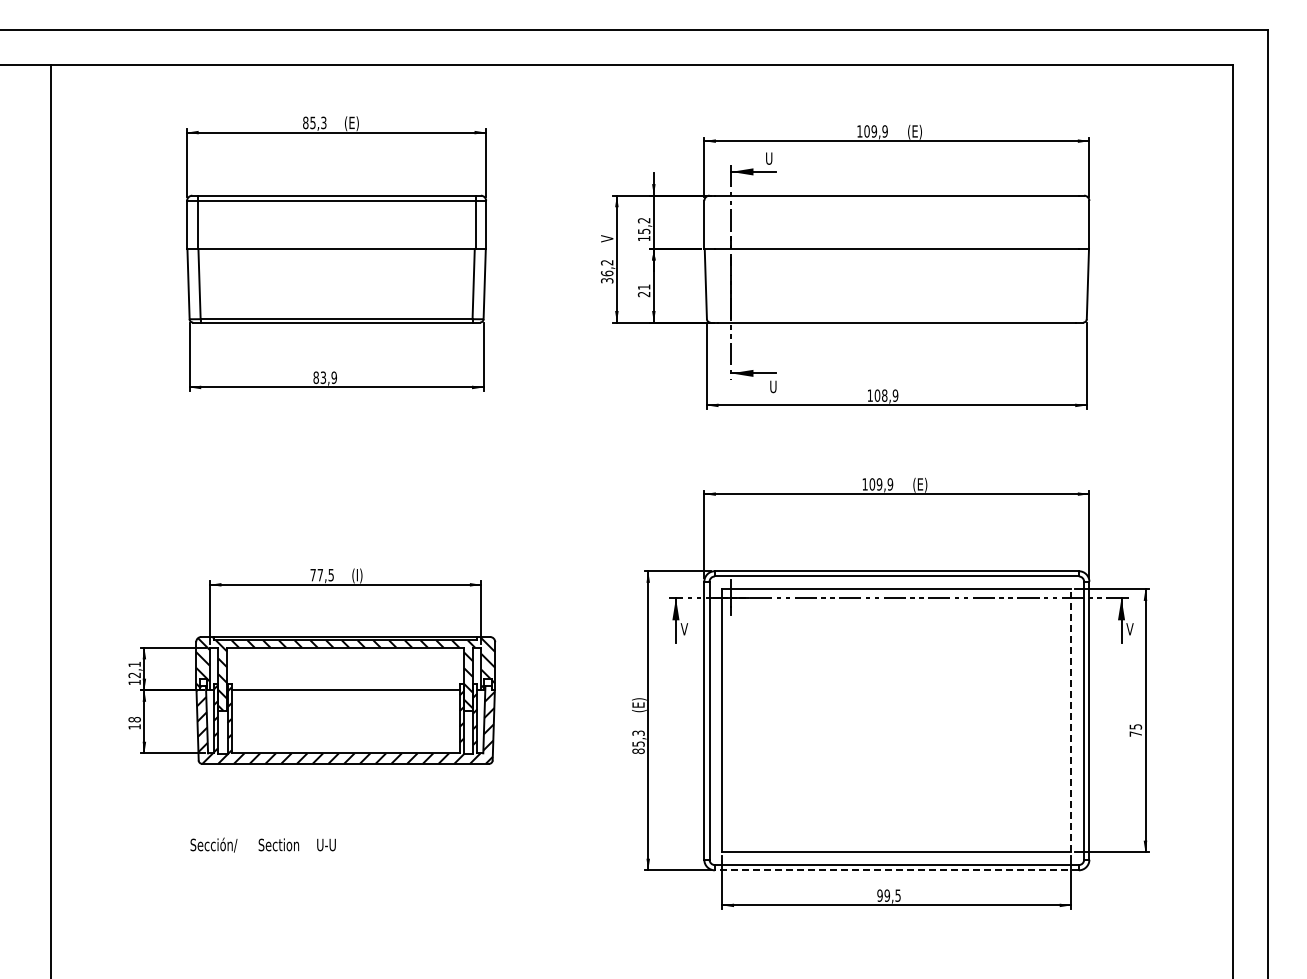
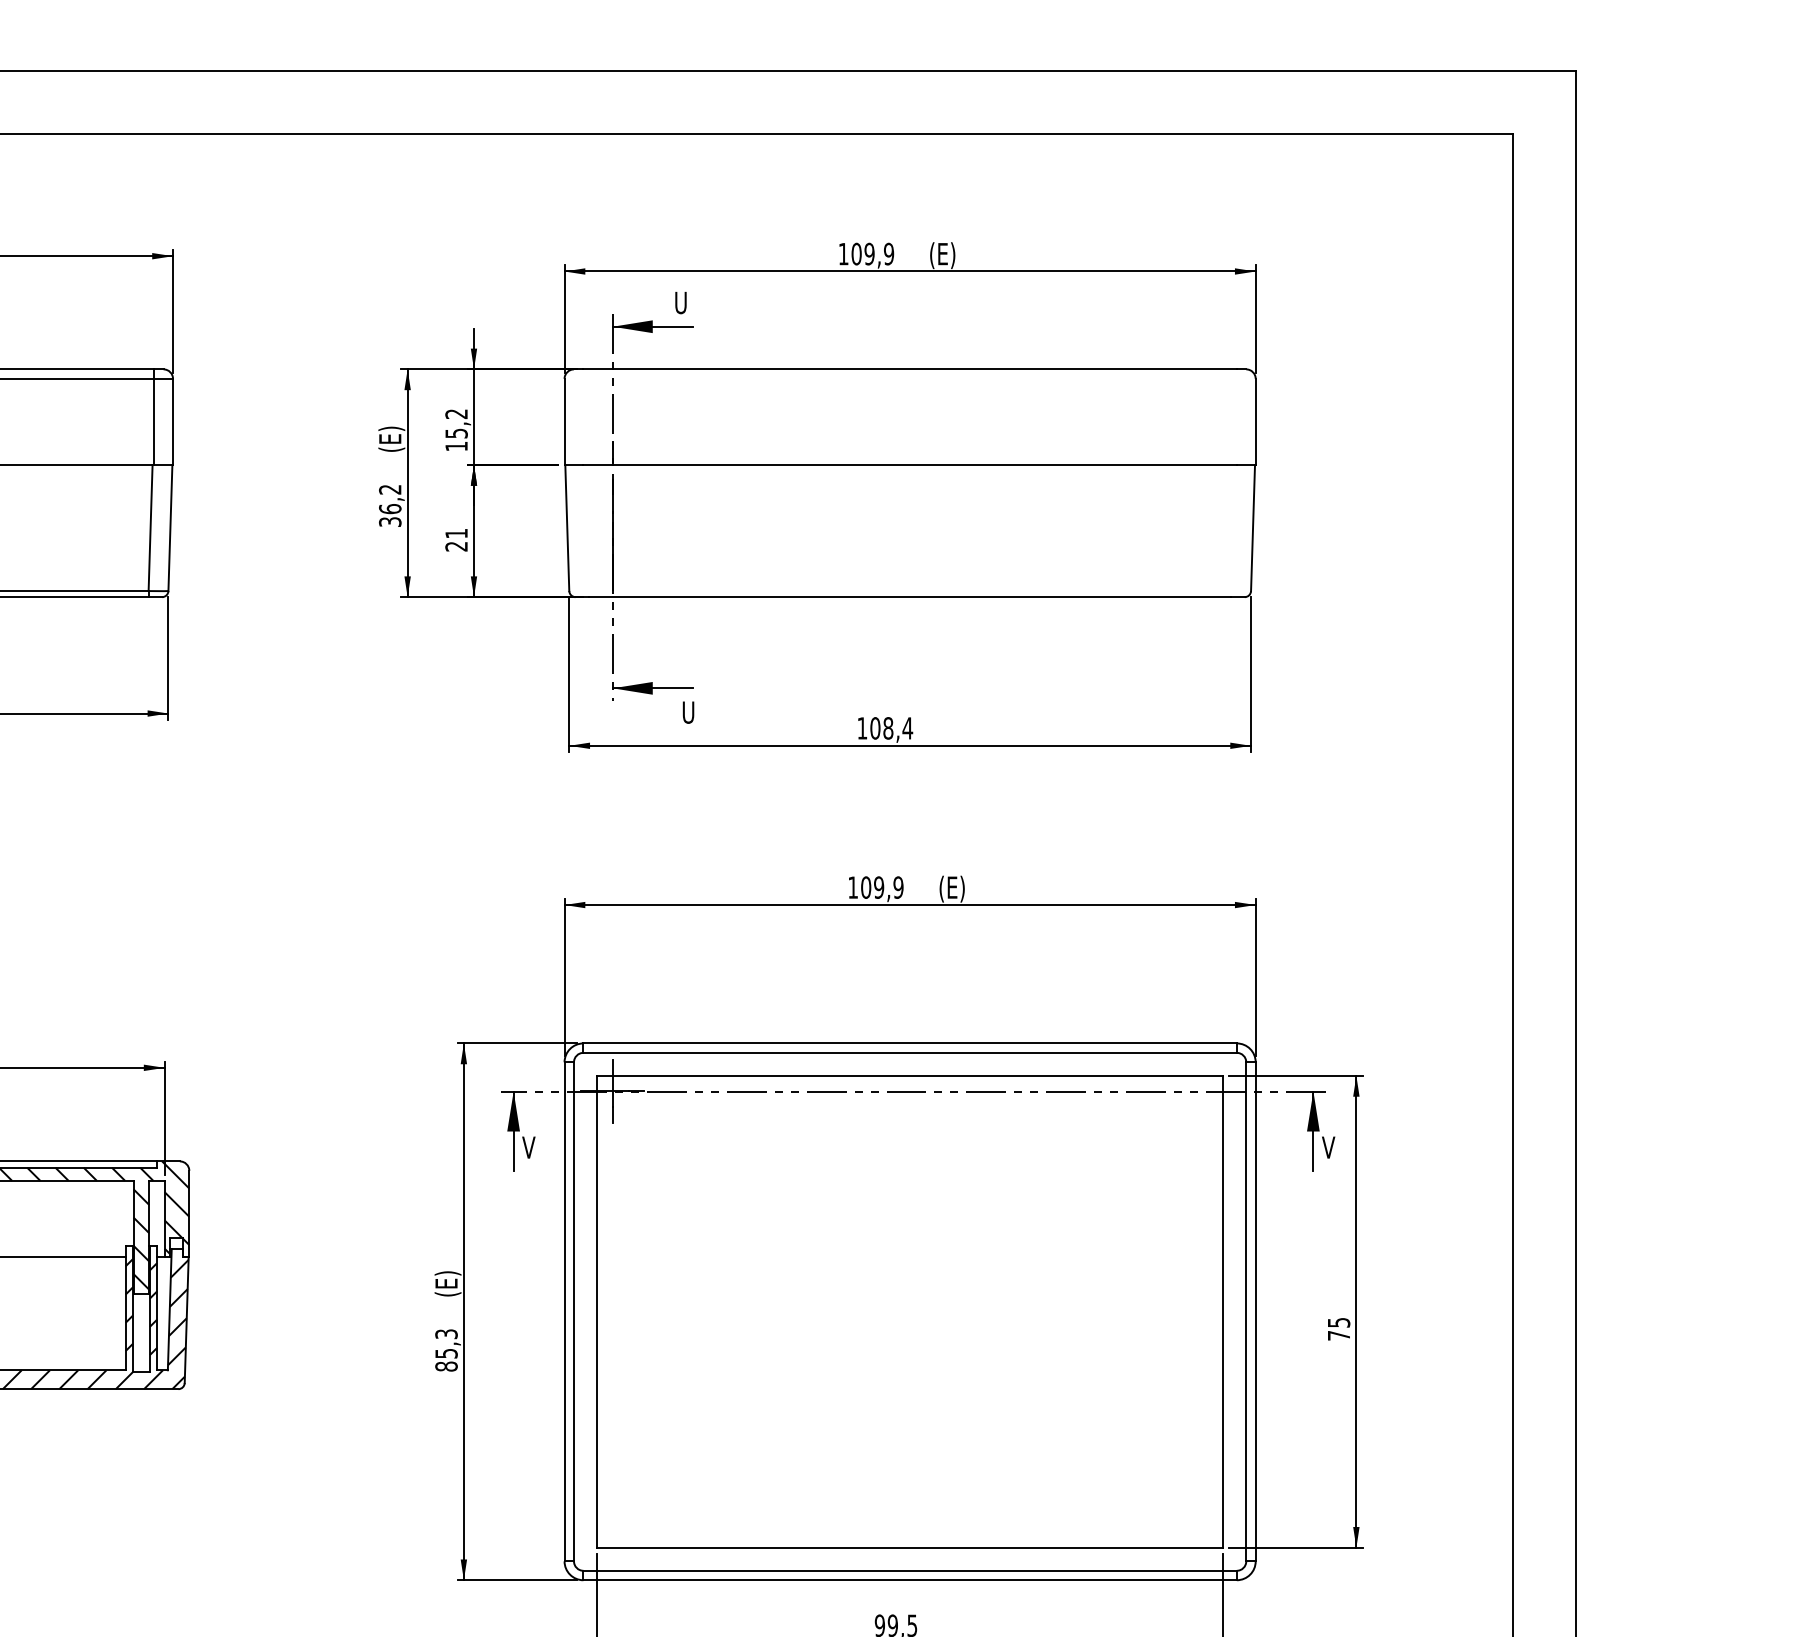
text: (607, 234) -> (390, 439), V -> (E)
text: (895, 395) -> (907, 728), 108,9 -> 108,4
line: (1071, 720) -> (1223, 1311), dashed -> solid
line: (896, 870) -> (909, 1580), dashed -> solid

